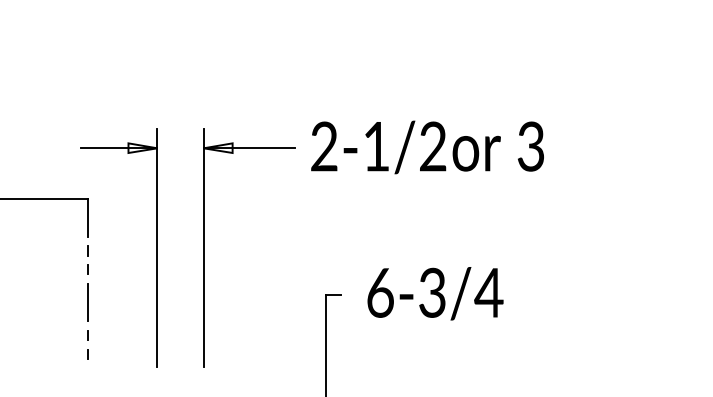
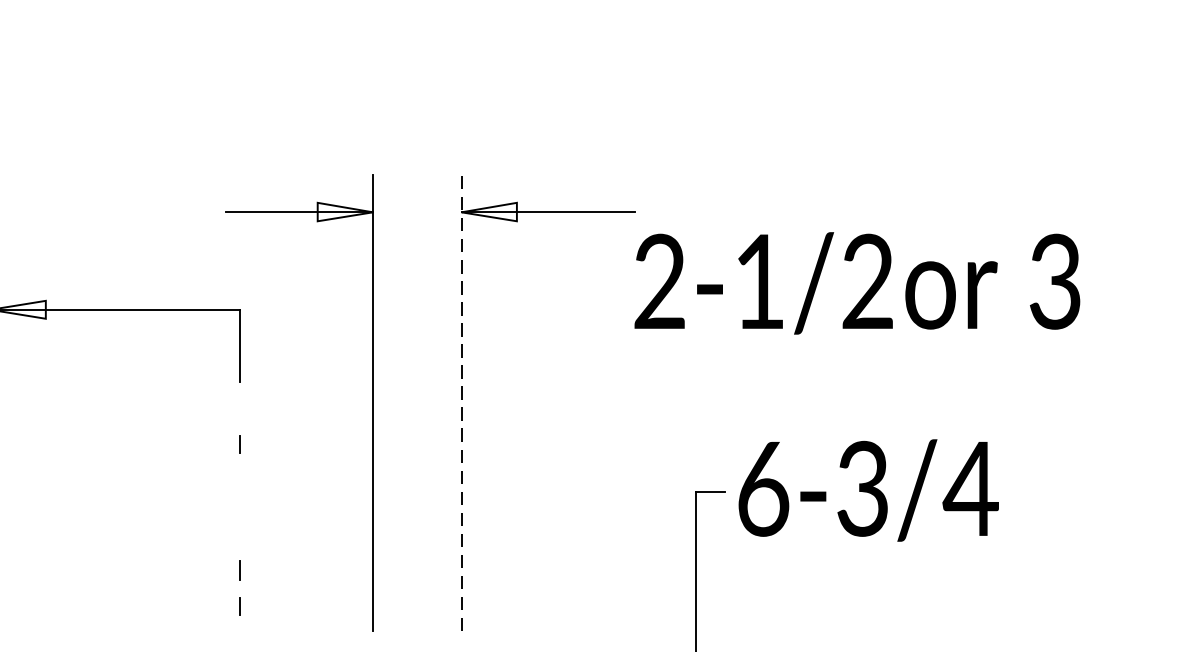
text: (427, 147) -> (857, 283), moved
line: (203, 247) -> (461, 402), solid -> dashed
line: (87, 250) -> (239, 407), removed
text: (435, 293) -> (868, 490), moved
line: (88, 302) -> (241, 507), removed

